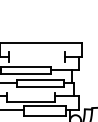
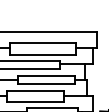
line: (36, 52) -> (42, 43), added
line: (36, 61) -> (42, 54), added
line: (30, 92) -> (35, 91), added

